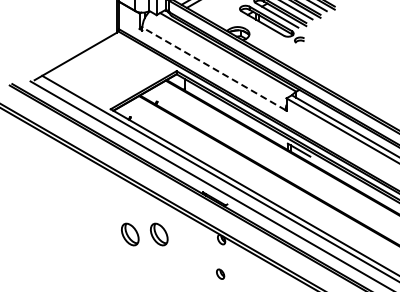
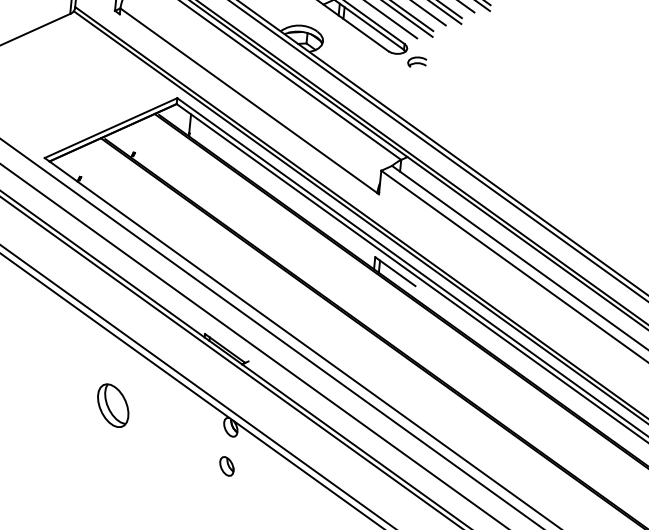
line: (214, 68) -> (249, 100), dashed -> solid
part: (130, 234) -> (58, 400), removed
part: (220, 273) -> (226, 465), moved

